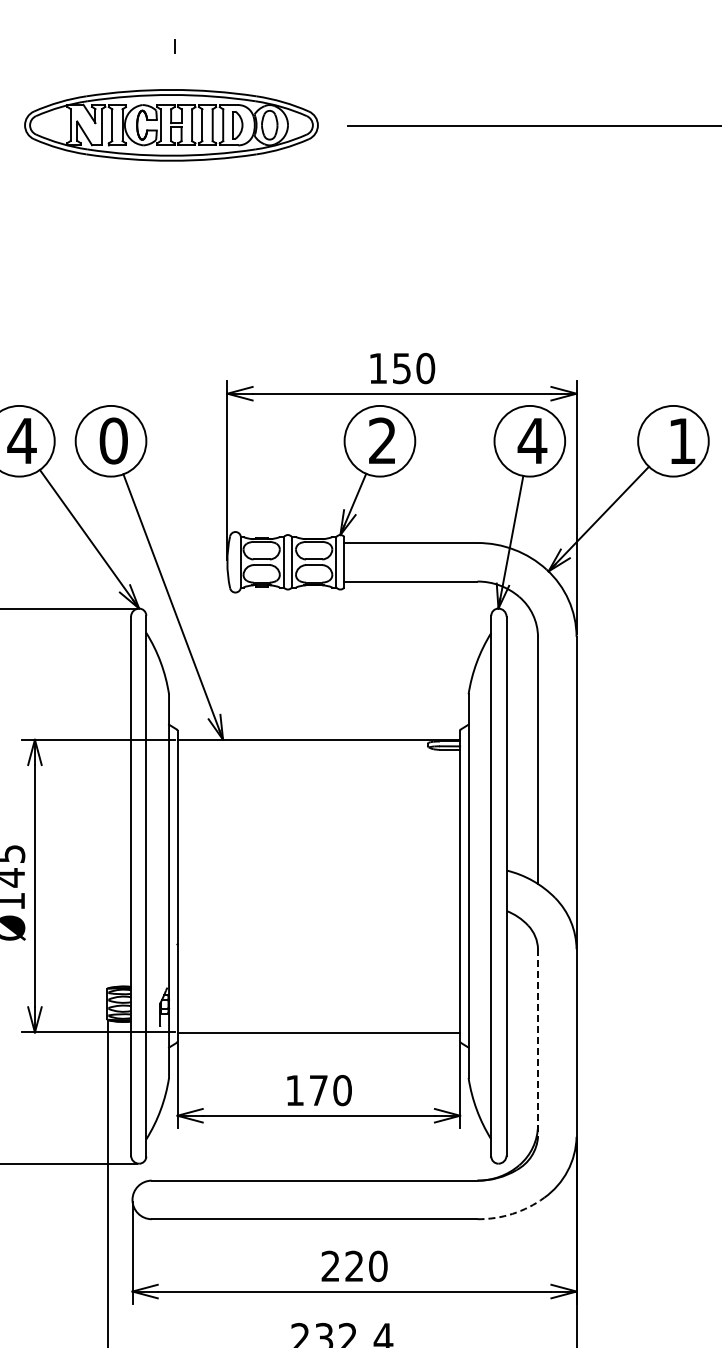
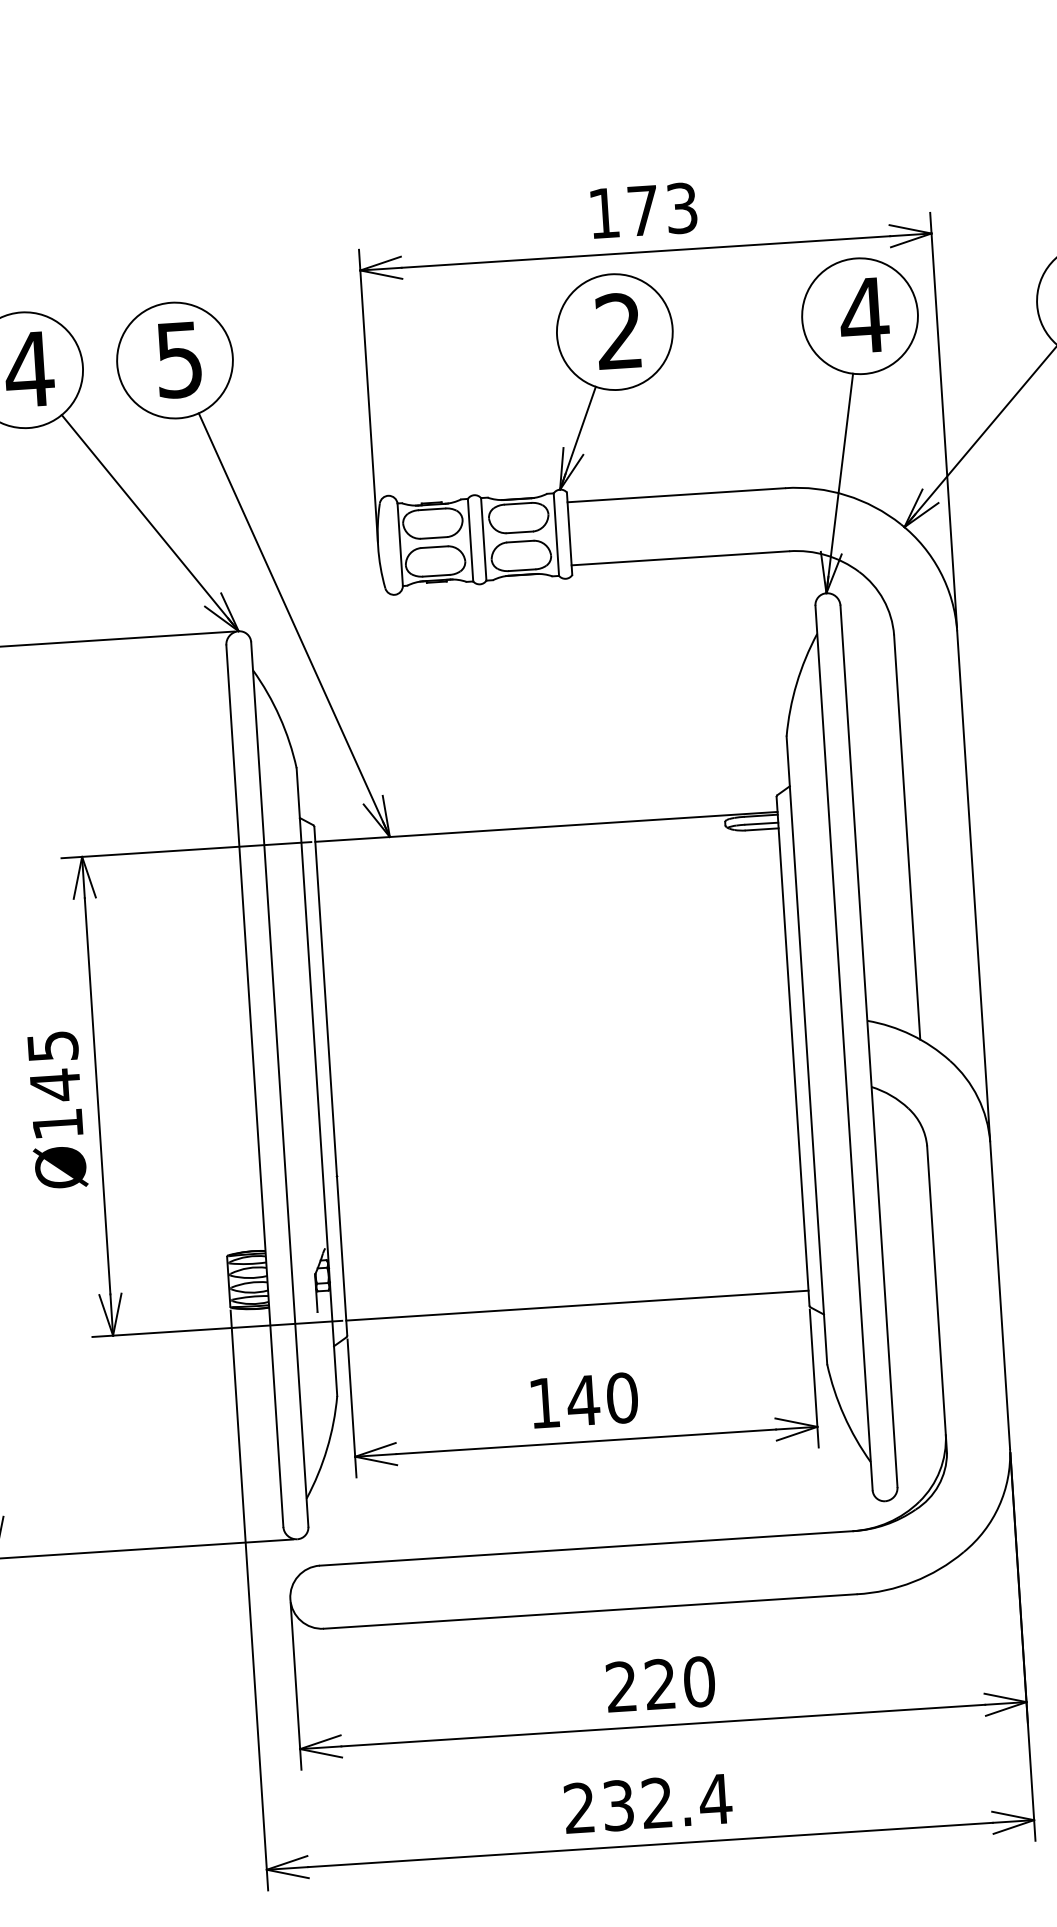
text: (414, 368) -> (663, 209), 150 -> 173
text: (113, 440) -> (178, 359), 0 -> 5
line: (538, 1043) -> (937, 1300), dashed -> solid
text: (318, 1090) -> (583, 1400), 170 -> 140
arc: (512, 1213) -> (913, 1581), dashed -> solid

